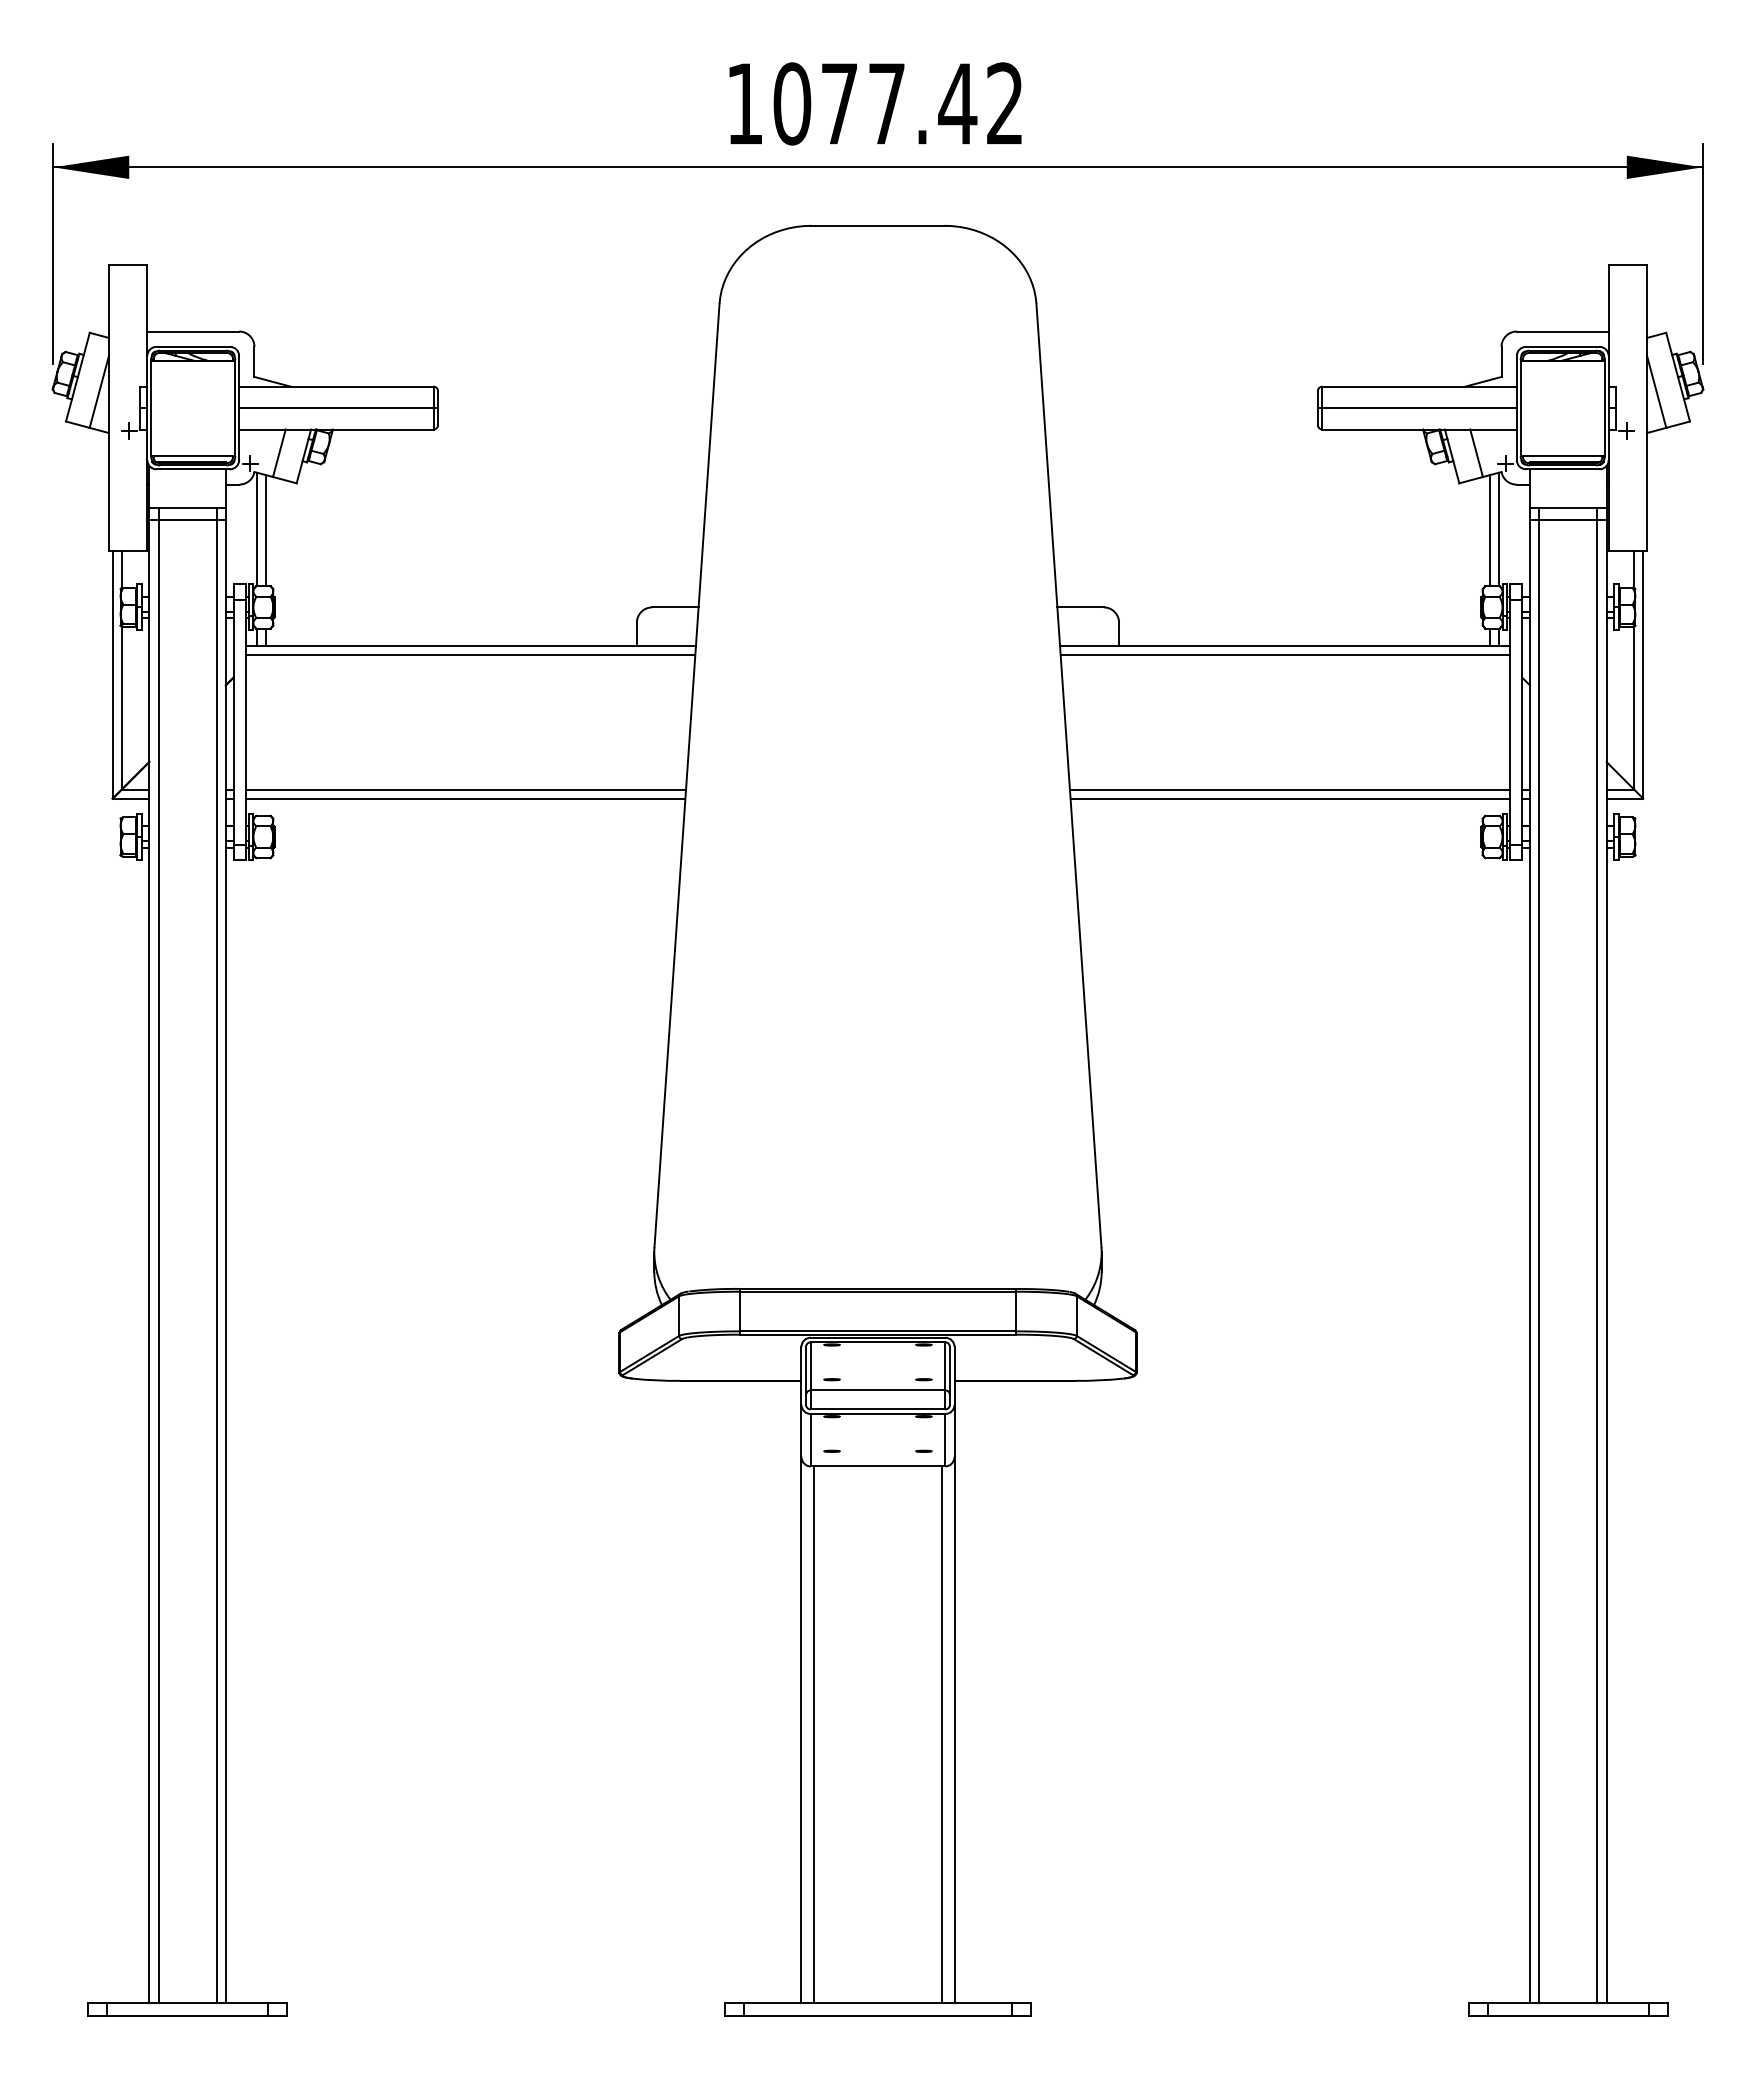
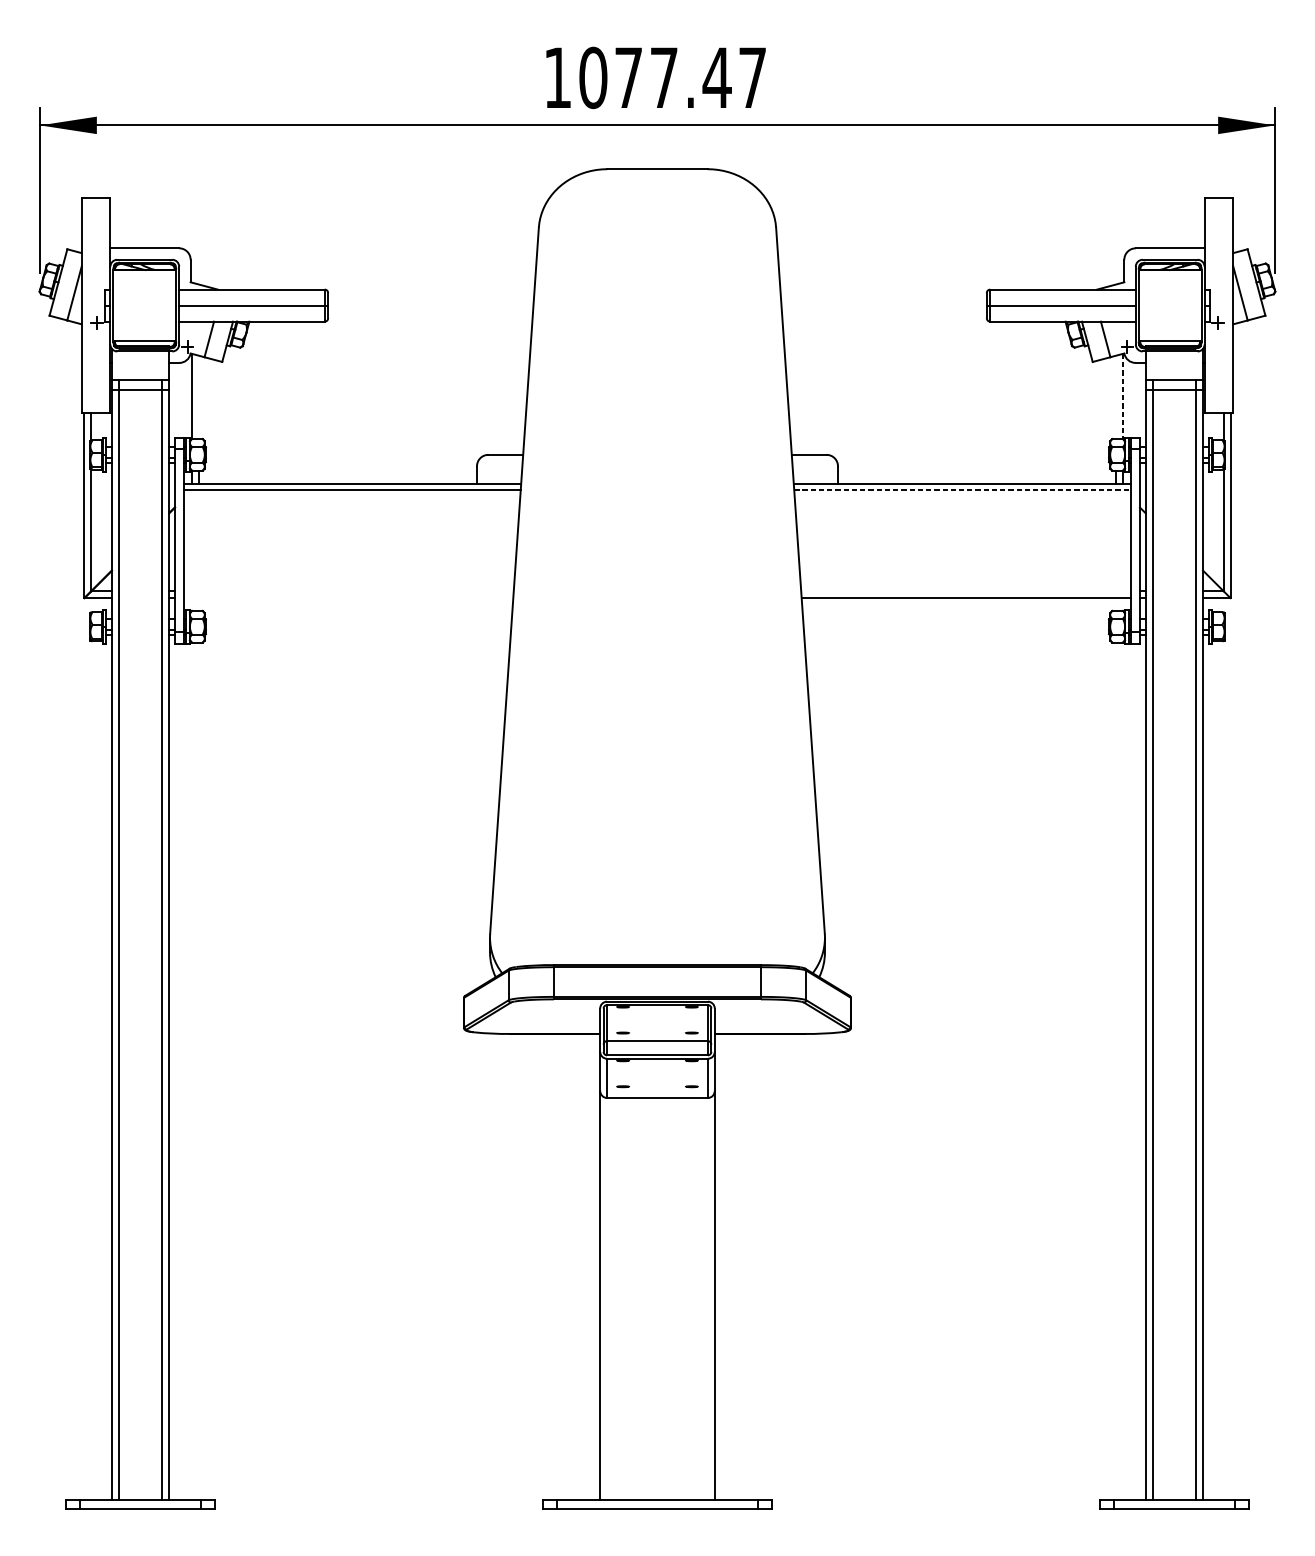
text: (1004, 103) -> (752, 77), 1077.42 -> 1077.47
line: (1499, 529) -> (1122, 396), solid -> dashed
line: (265, 530) -> (198, 397), removed
line: (1490, 530) -> (1116, 397), removed
line: (1285, 654) -> (962, 490), solid -> dashed
line: (465, 789) -> (348, 591), removed
line: (1289, 789) -> (965, 591), removed
line: (465, 798) -> (348, 597), removed
line: (813, 1734) -> (609, 1298), removed
line: (942, 1734) -> (705, 1298), removed

